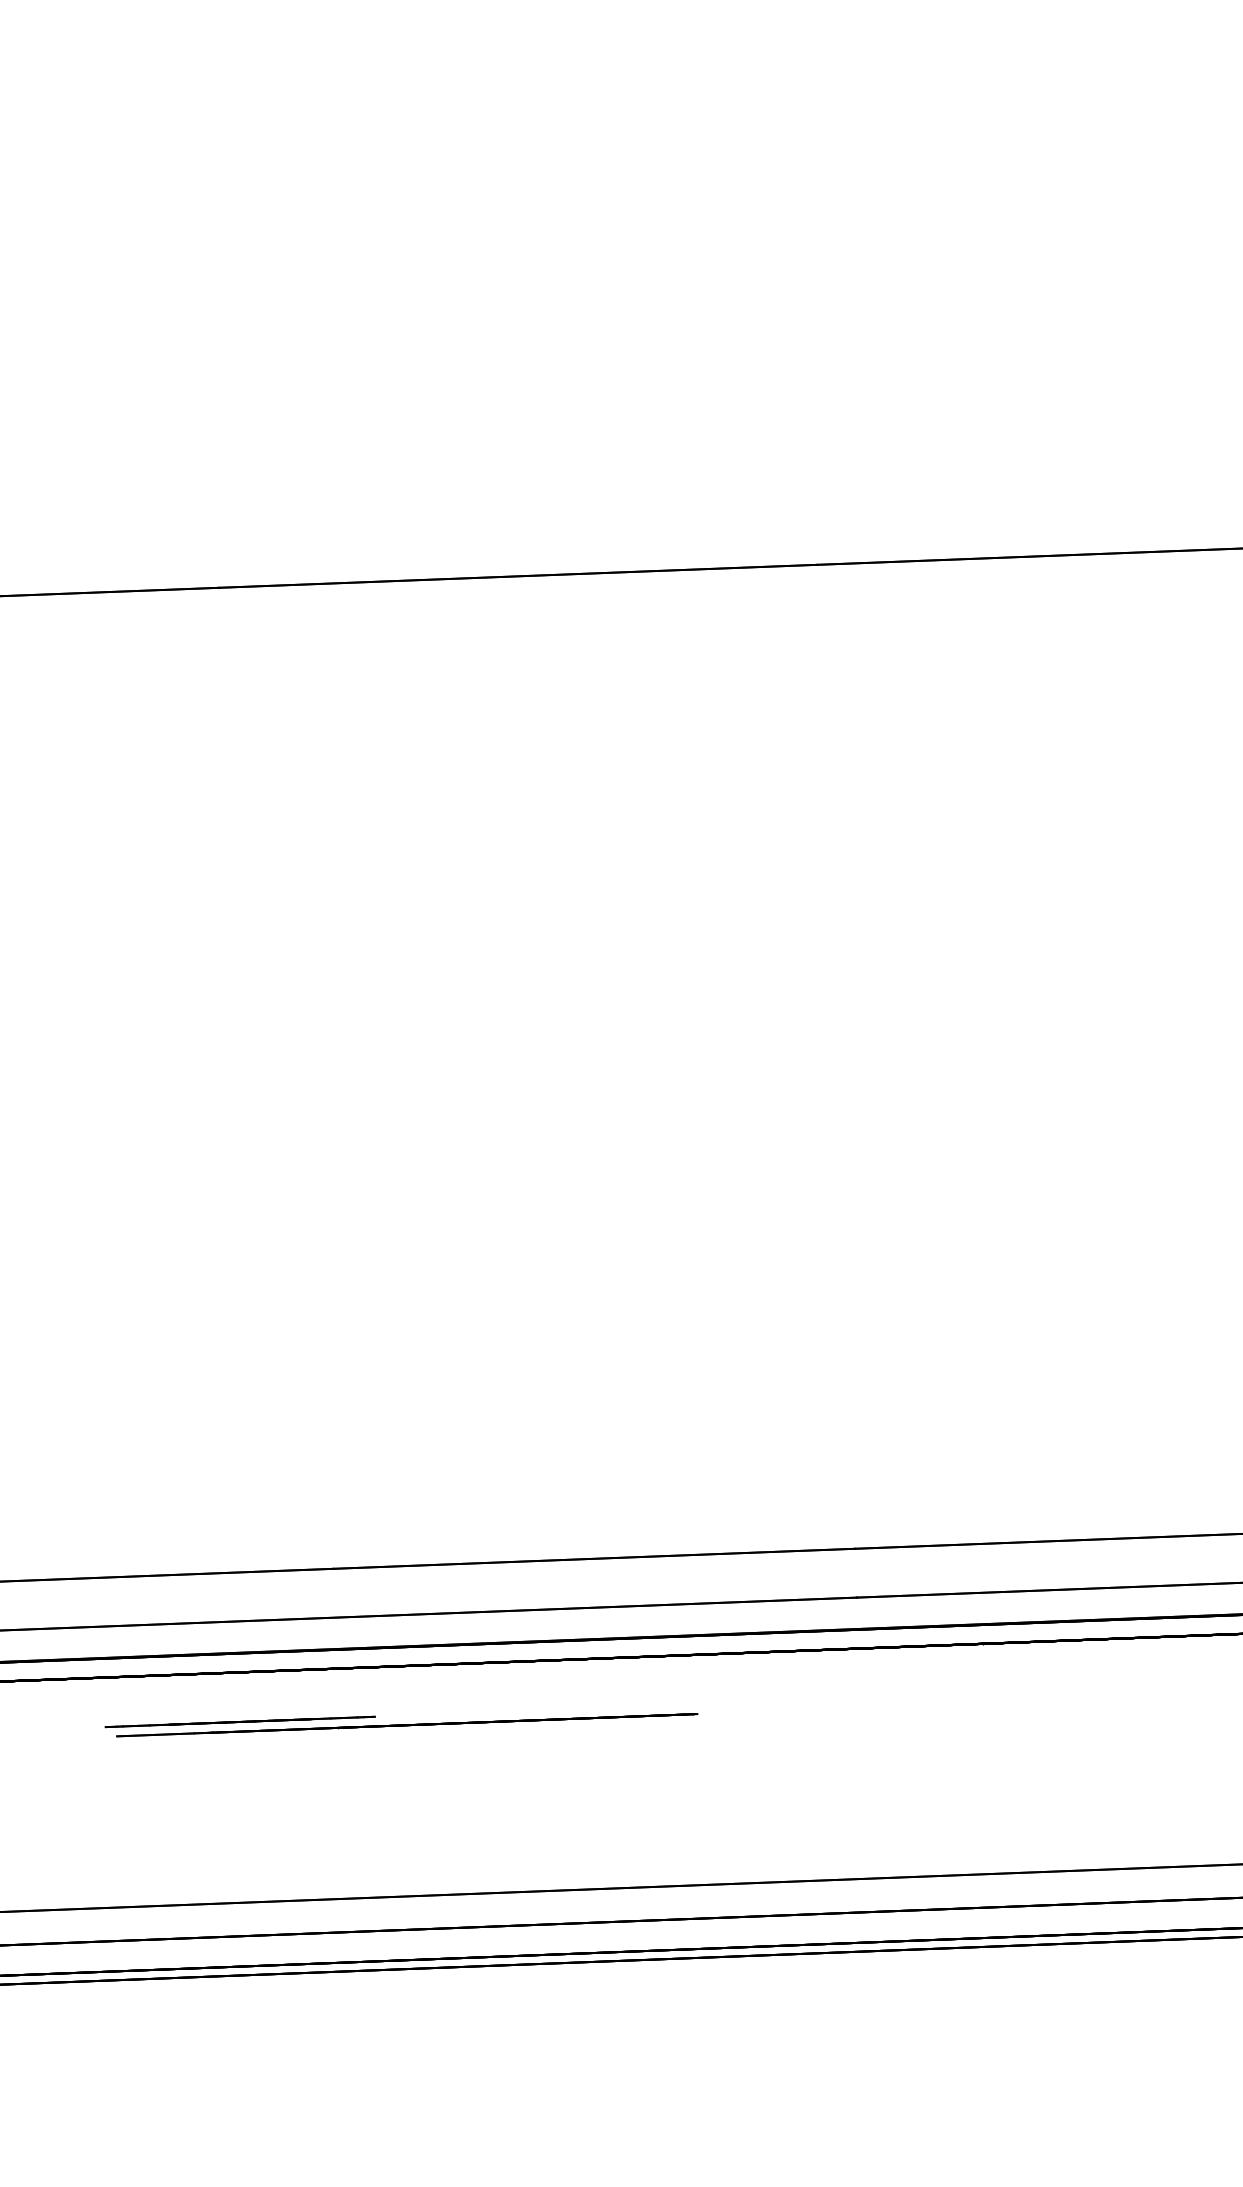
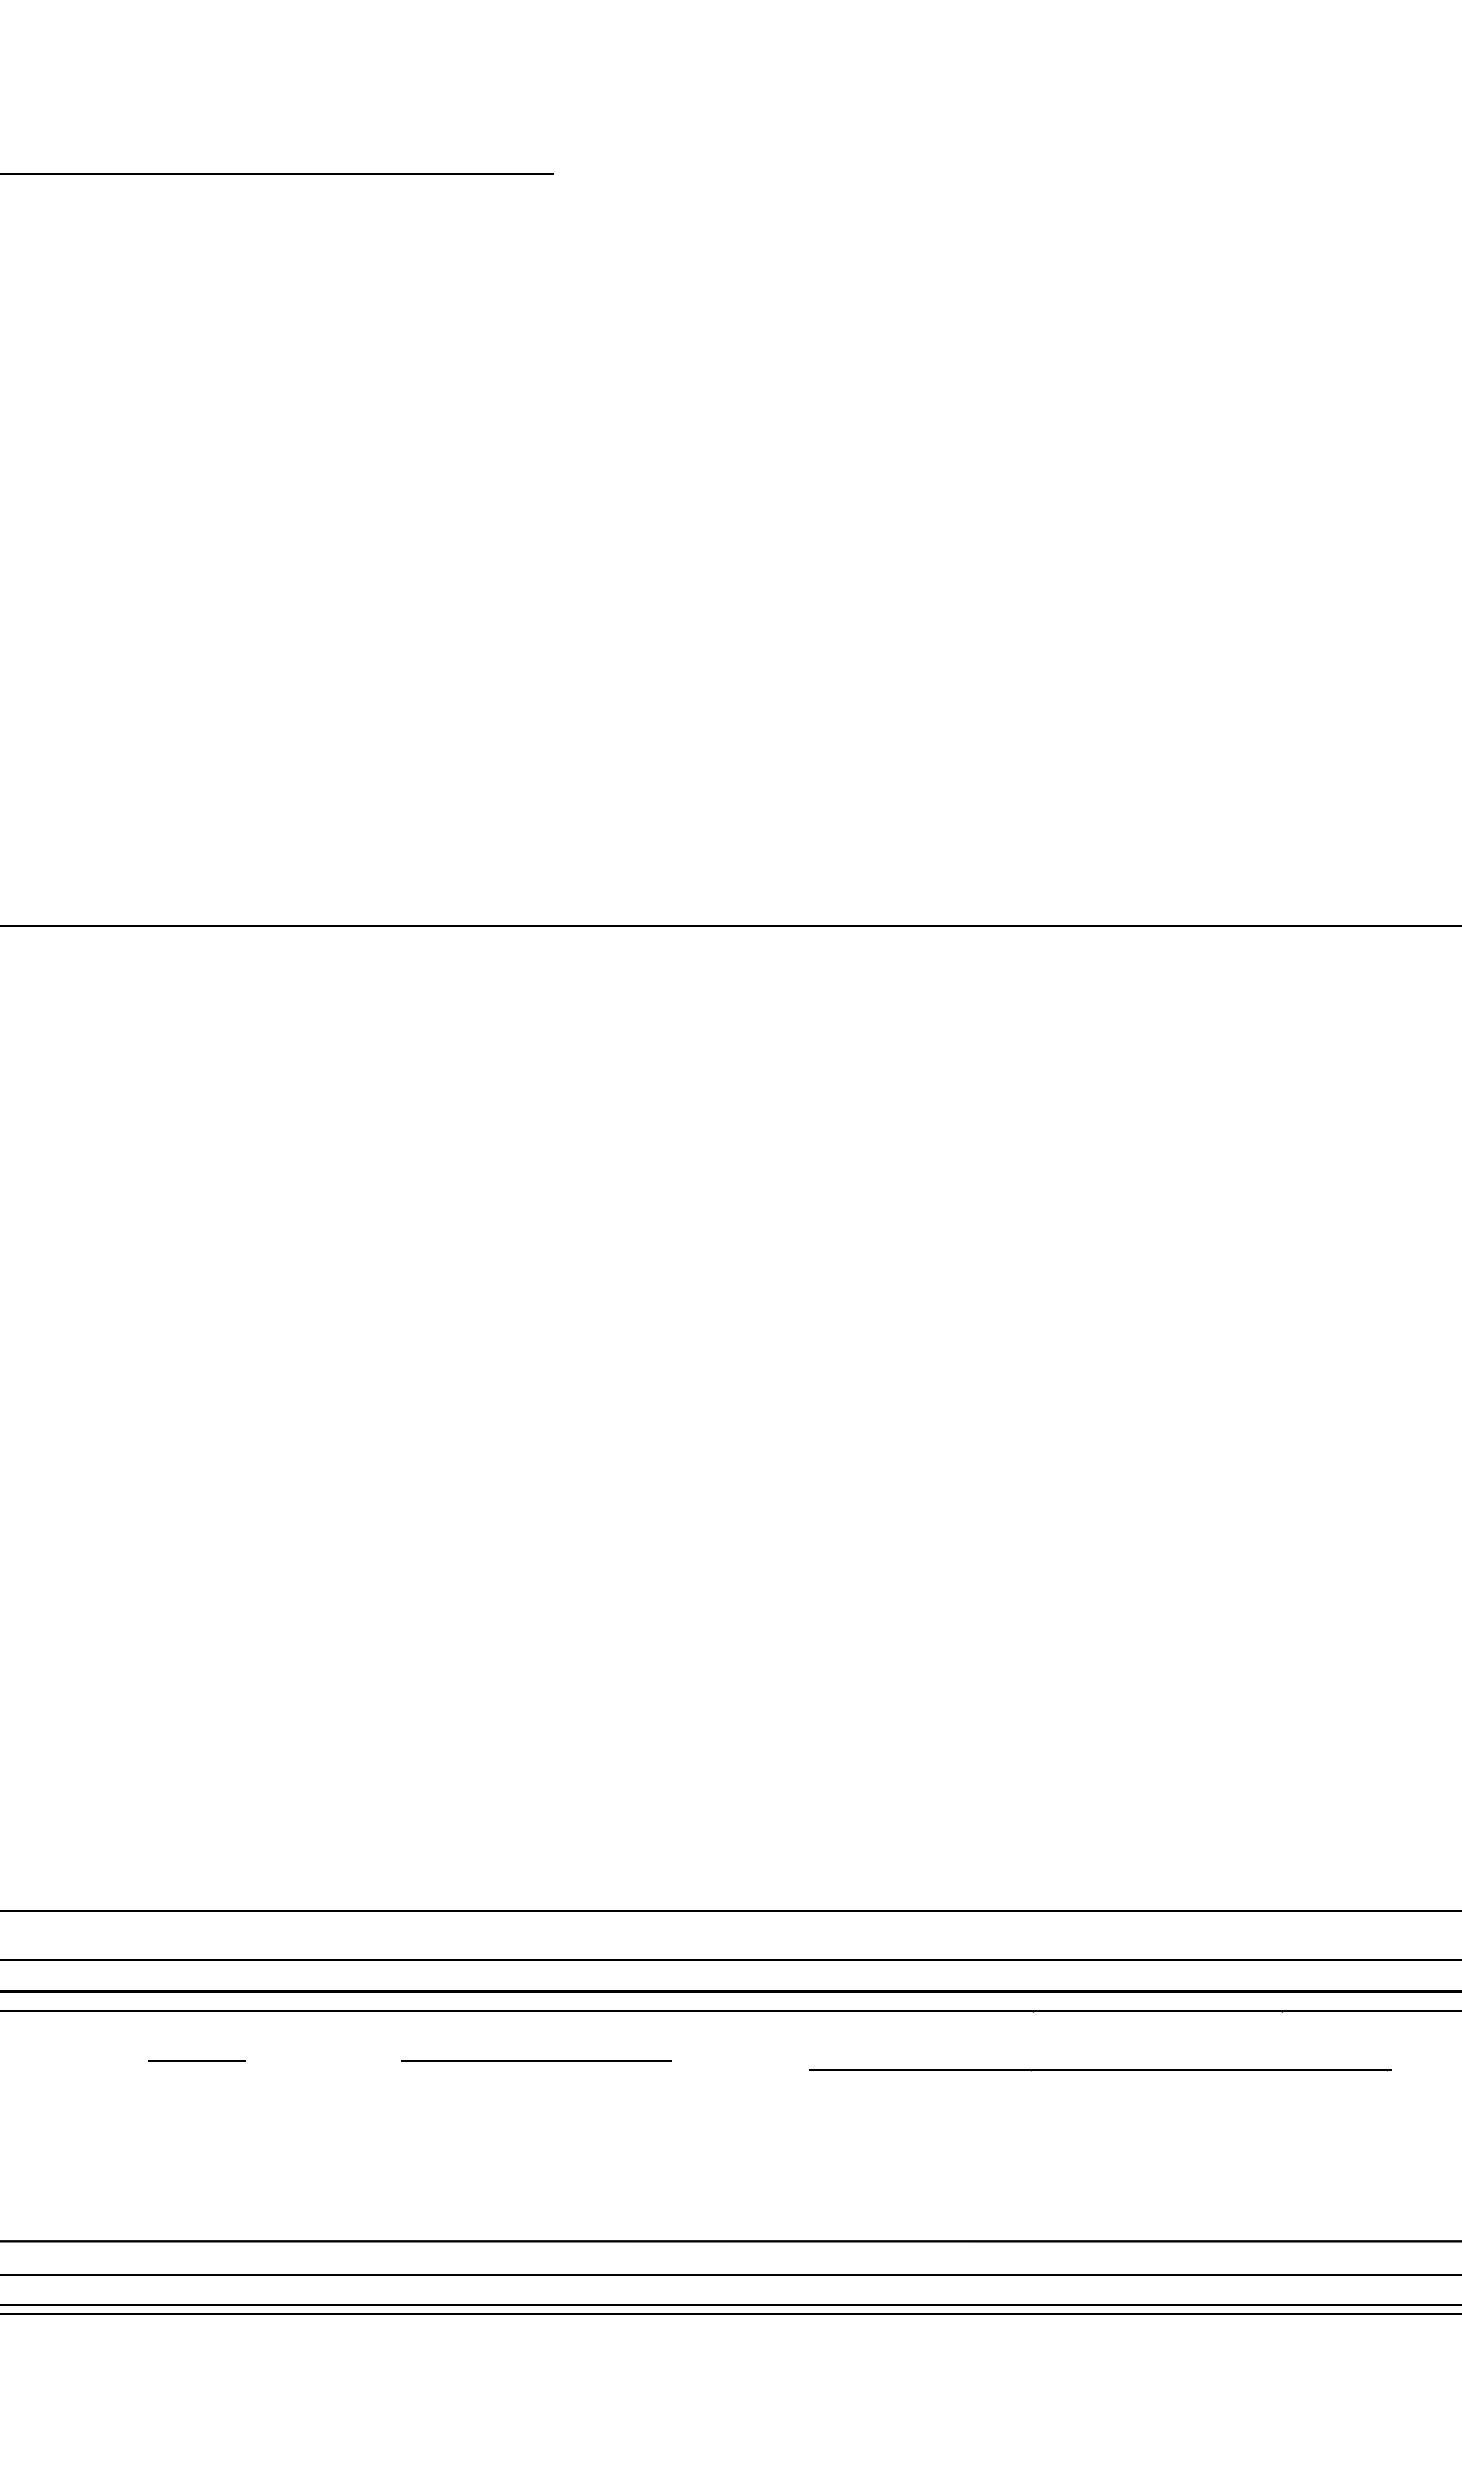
line: (407, 1725) -> (1100, 2070), moved

